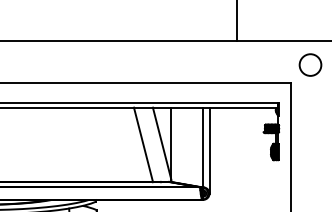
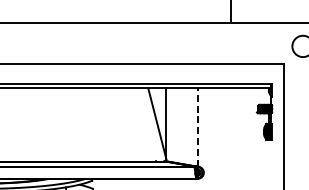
line: (143, 144) -> (138, 124), removed
line: (203, 147) -> (197, 127), solid -> dashed
line: (209, 150) -> (203, 130), removed

